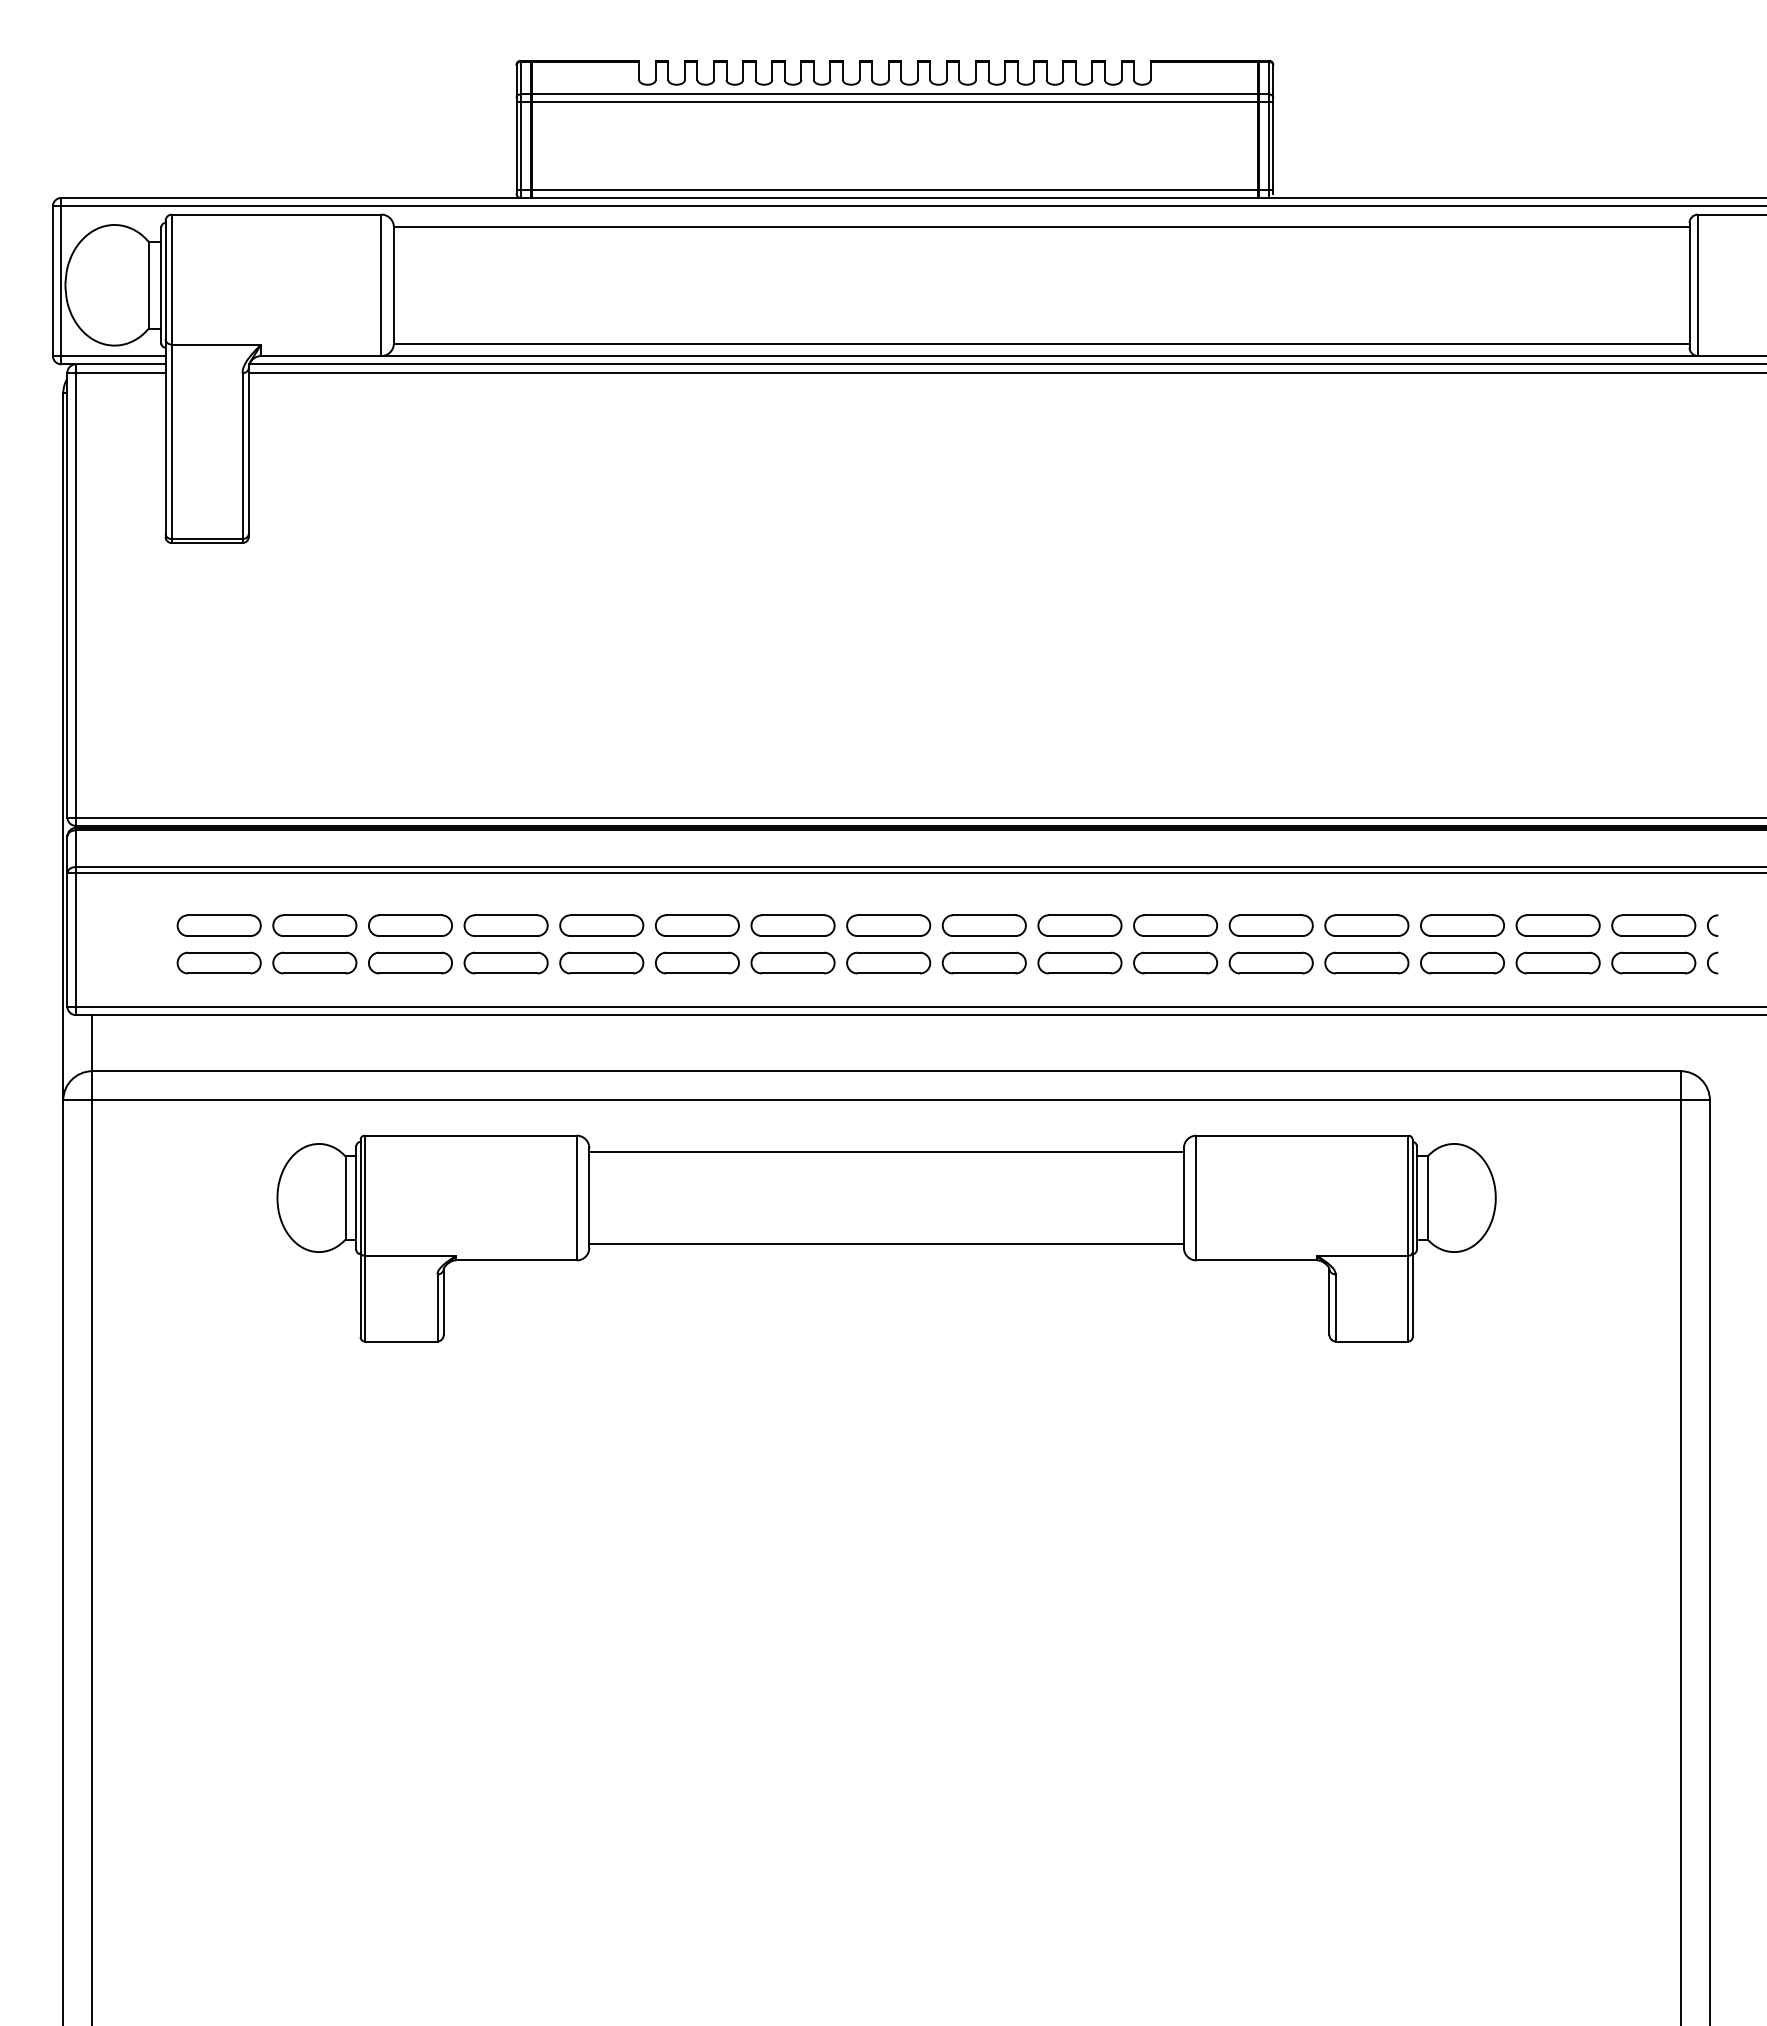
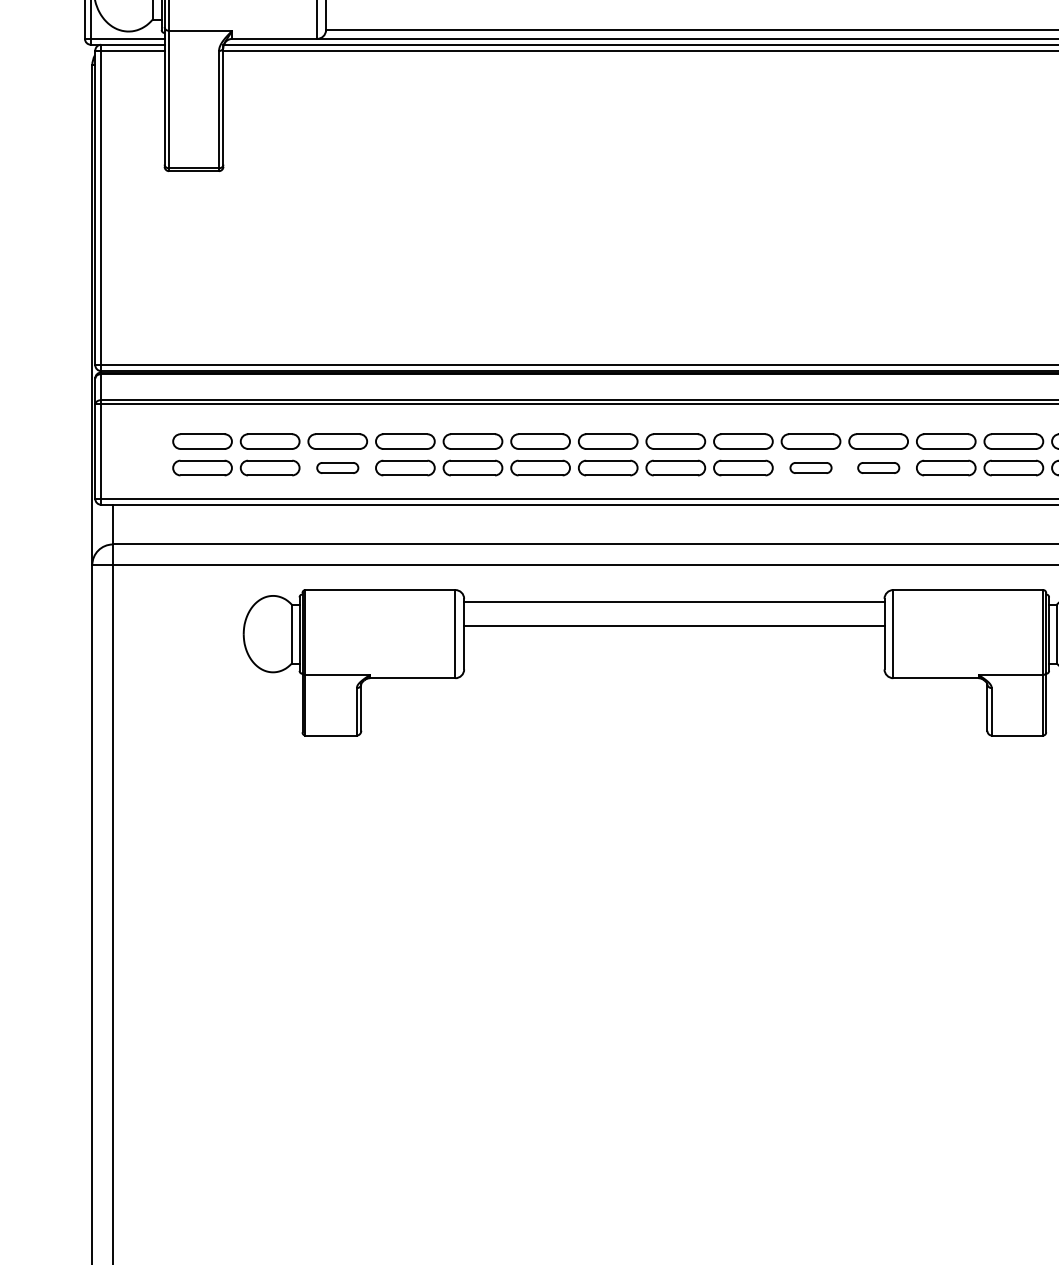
part: (410, 962) -> (337, 467), size x0.7
part: (1079, 962) -> (810, 467), size x0.7
part: (1175, 962) -> (878, 467), size x0.7
line: (886, 1243) -> (674, 625), moved

